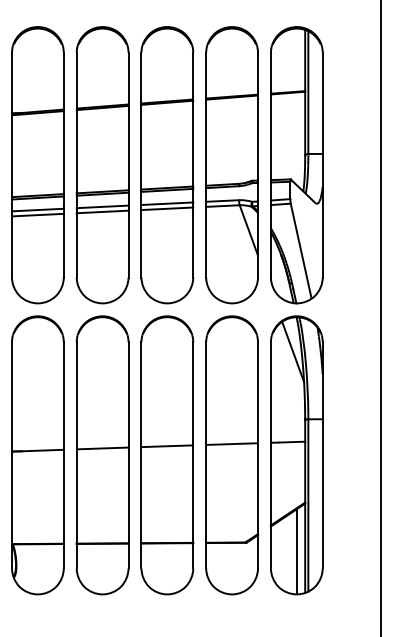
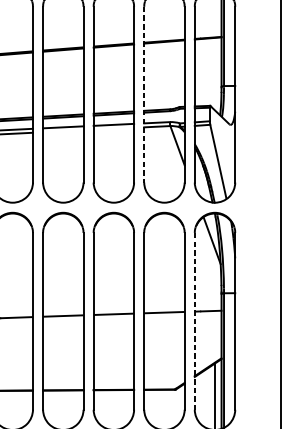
line: (206, 165) -> (144, 95), solid -> dashed
line: (167, 208) -> (113, 128), removed
line: (102, 211) -> (63, 130), removed
line: (270, 455) -> (194, 321), solid -> dashed

